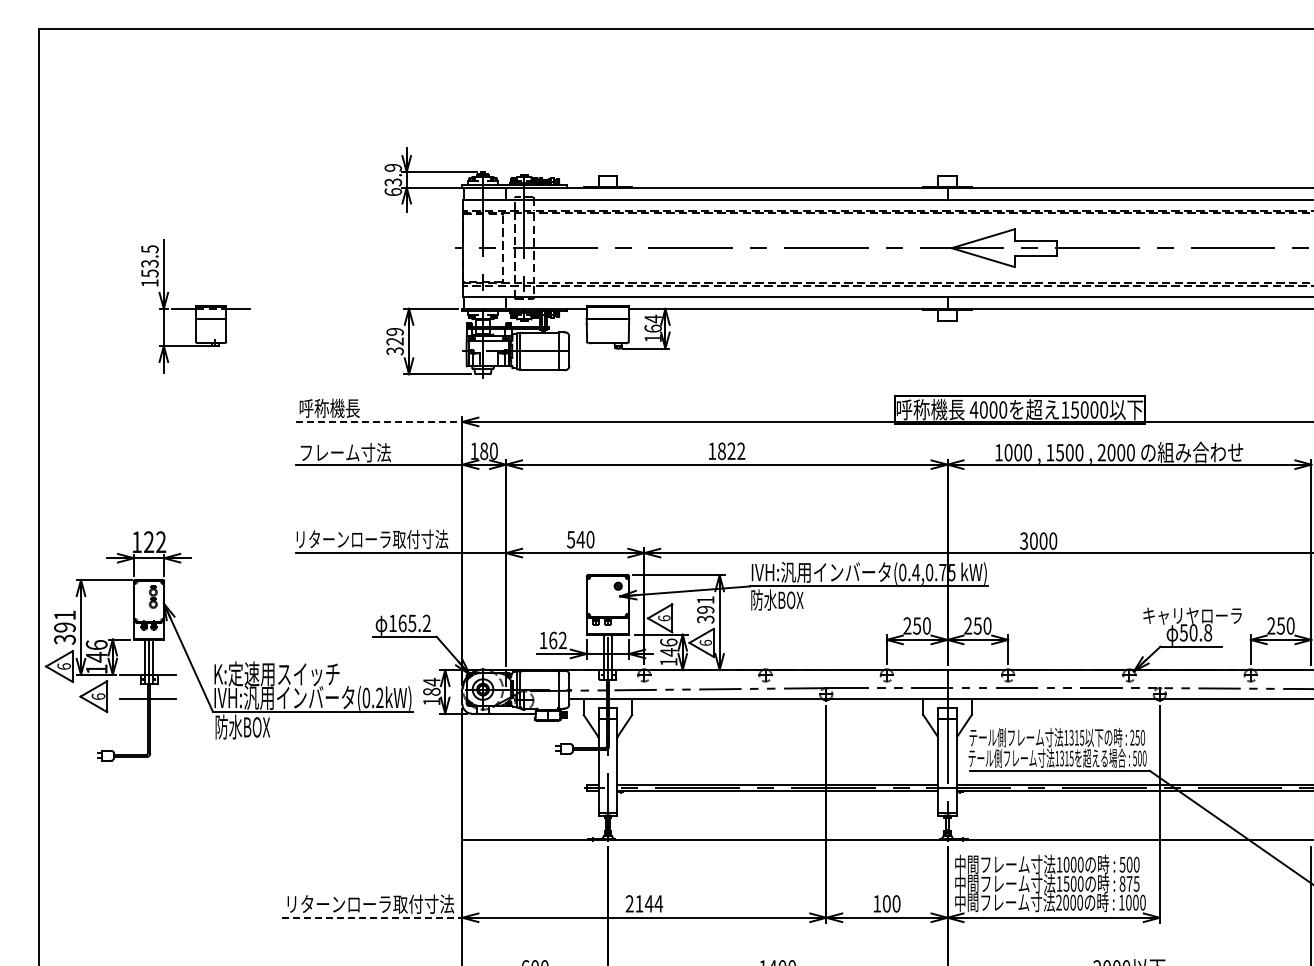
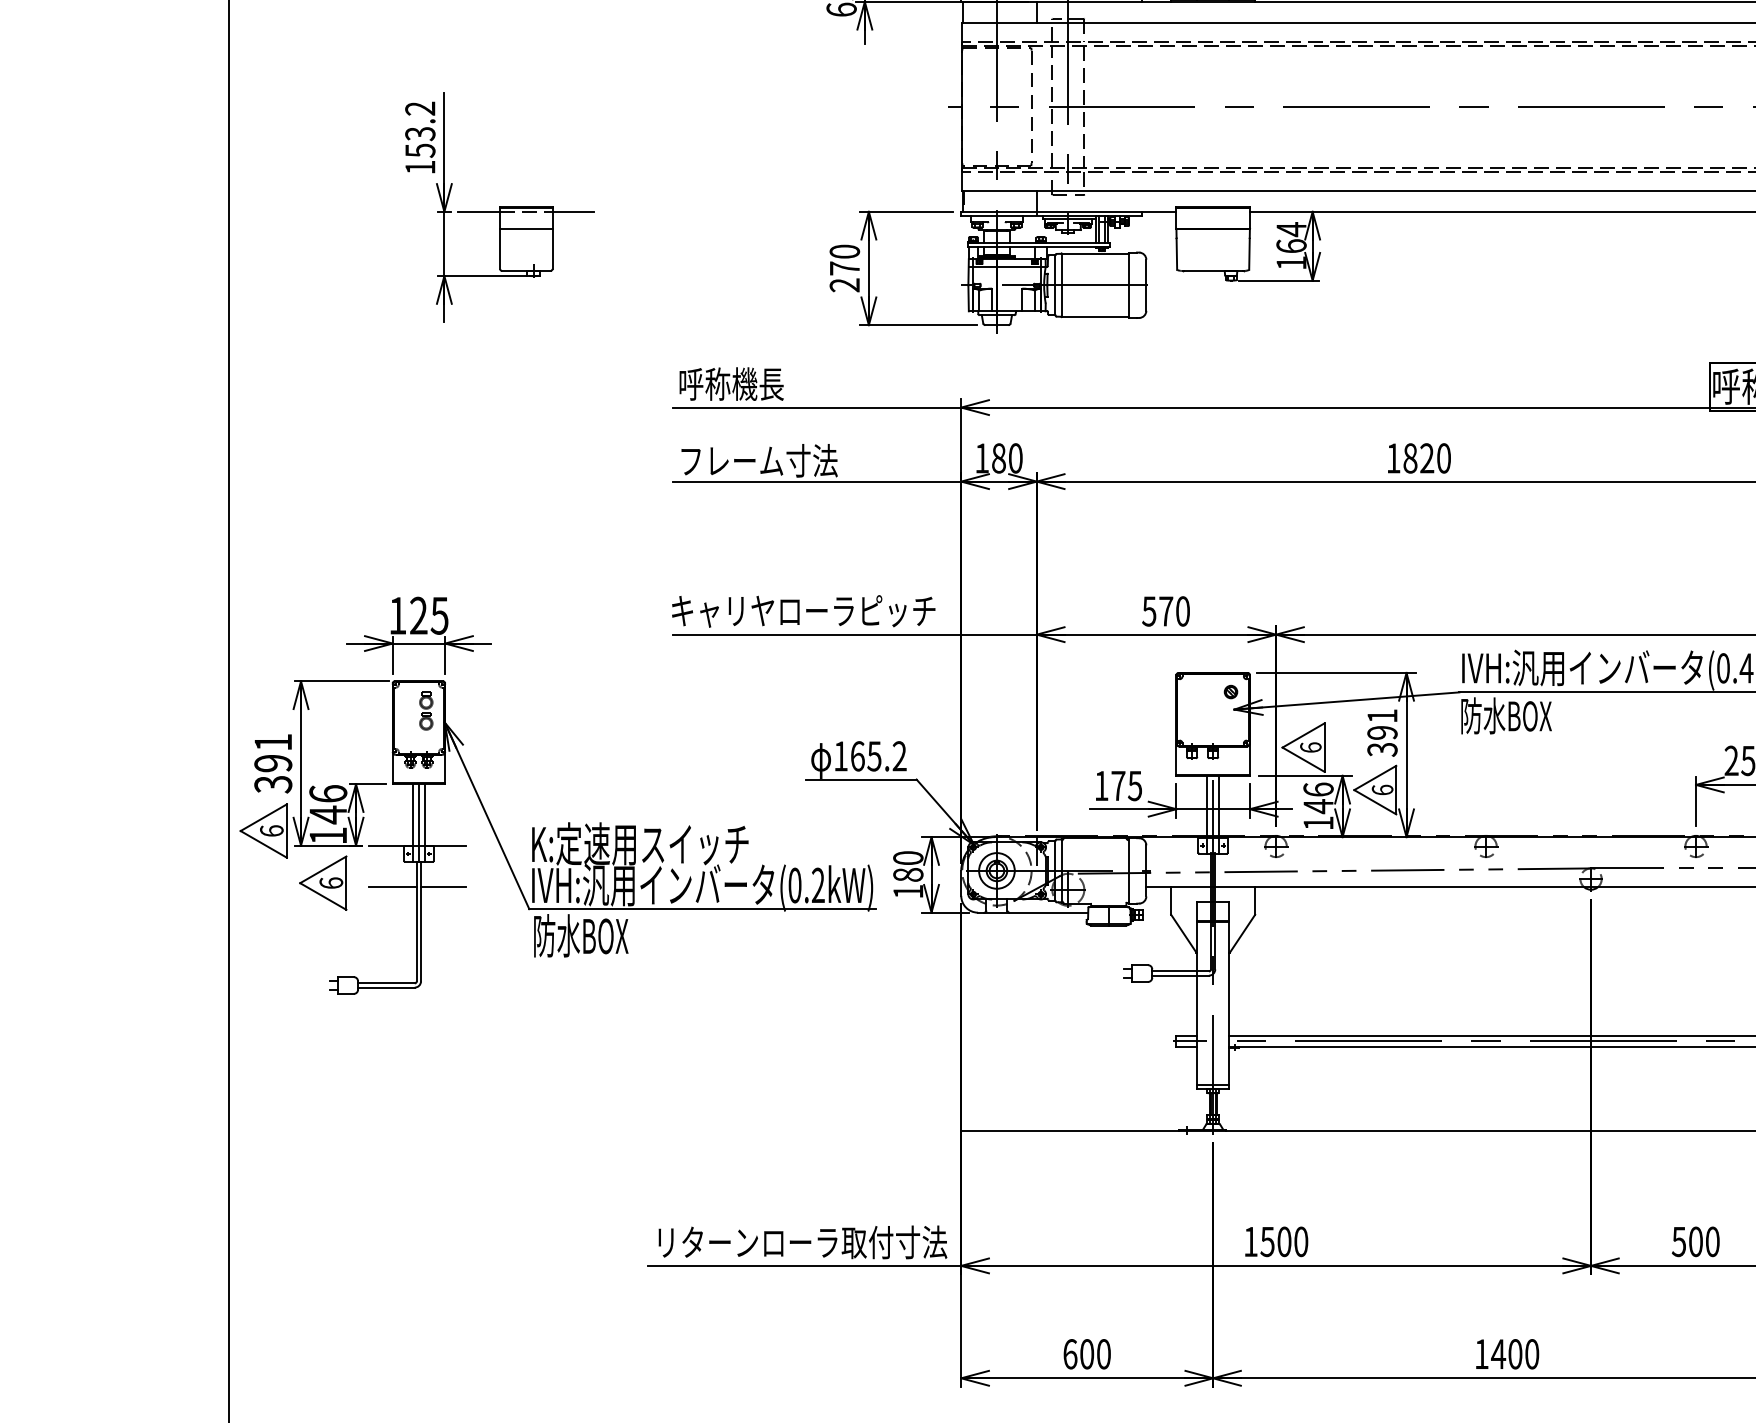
text: (149, 249) -> (419, 109), 153.5 -> 153.2
text: (394, 341) -> (843, 268), 329 -> 270
line: (379, 421) -> (817, 406), dashed -> solid
text: (741, 451) -> (1444, 458), 1822 -> 1820
text: (371, 539) -> (803, 611), リターンローラ取付寸法 -> キャリヤローラピッチ
text: (580, 539) -> (1165, 611), 540 -> 570
text: (161, 542) -> (440, 616), 122 -> 125
text: (557, 640) -> (1125, 785), 162 -> 175
text: (431, 681) -> (907, 856), 184 -> 180
text: (644, 903) -> (1276, 1241), 2144 -> 1500
text: (877, 903) -> (1679, 1241), 100 -> 500
line: (372, 917) -> (805, 1265), dashed -> solid

